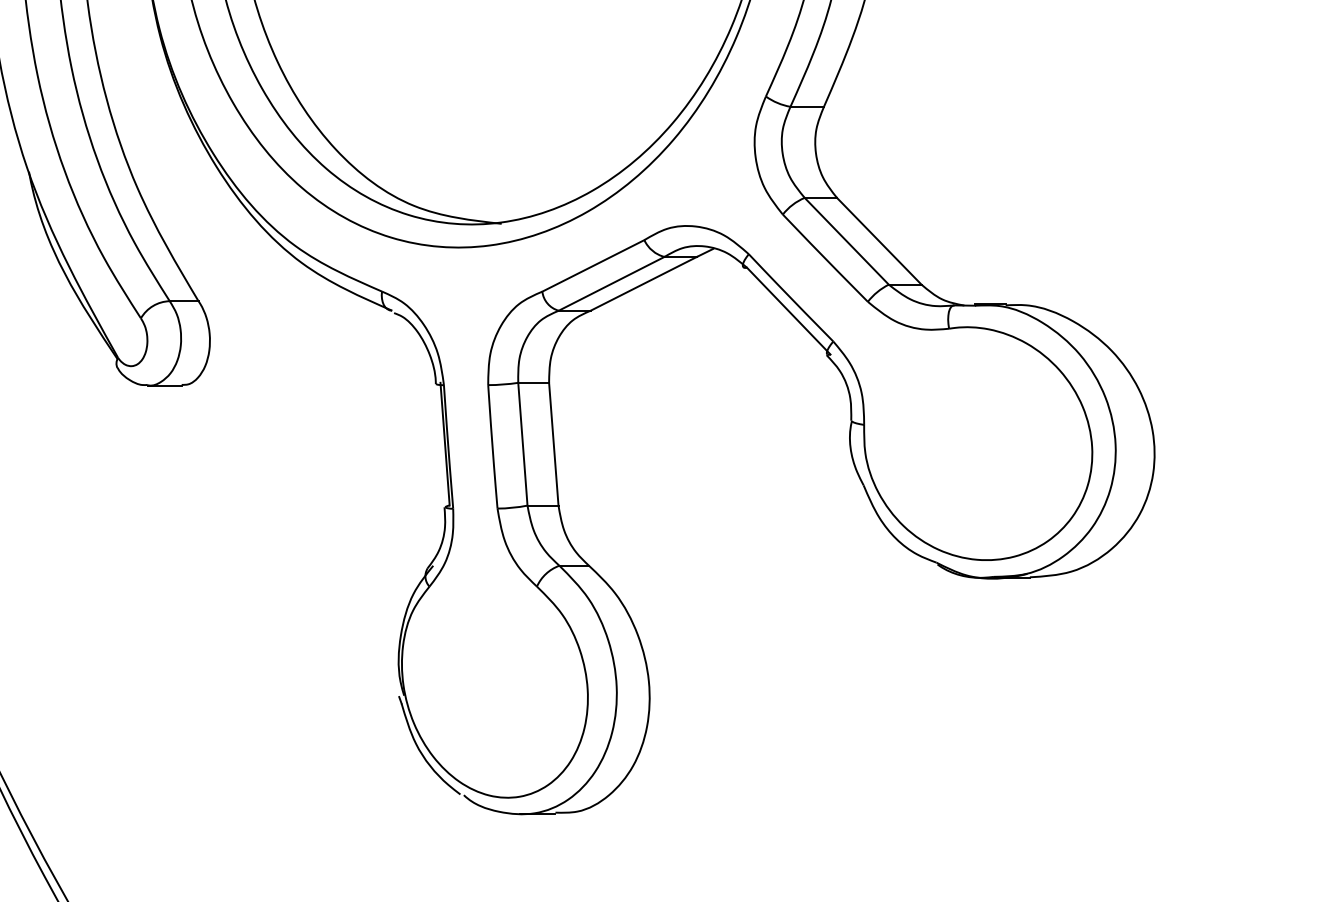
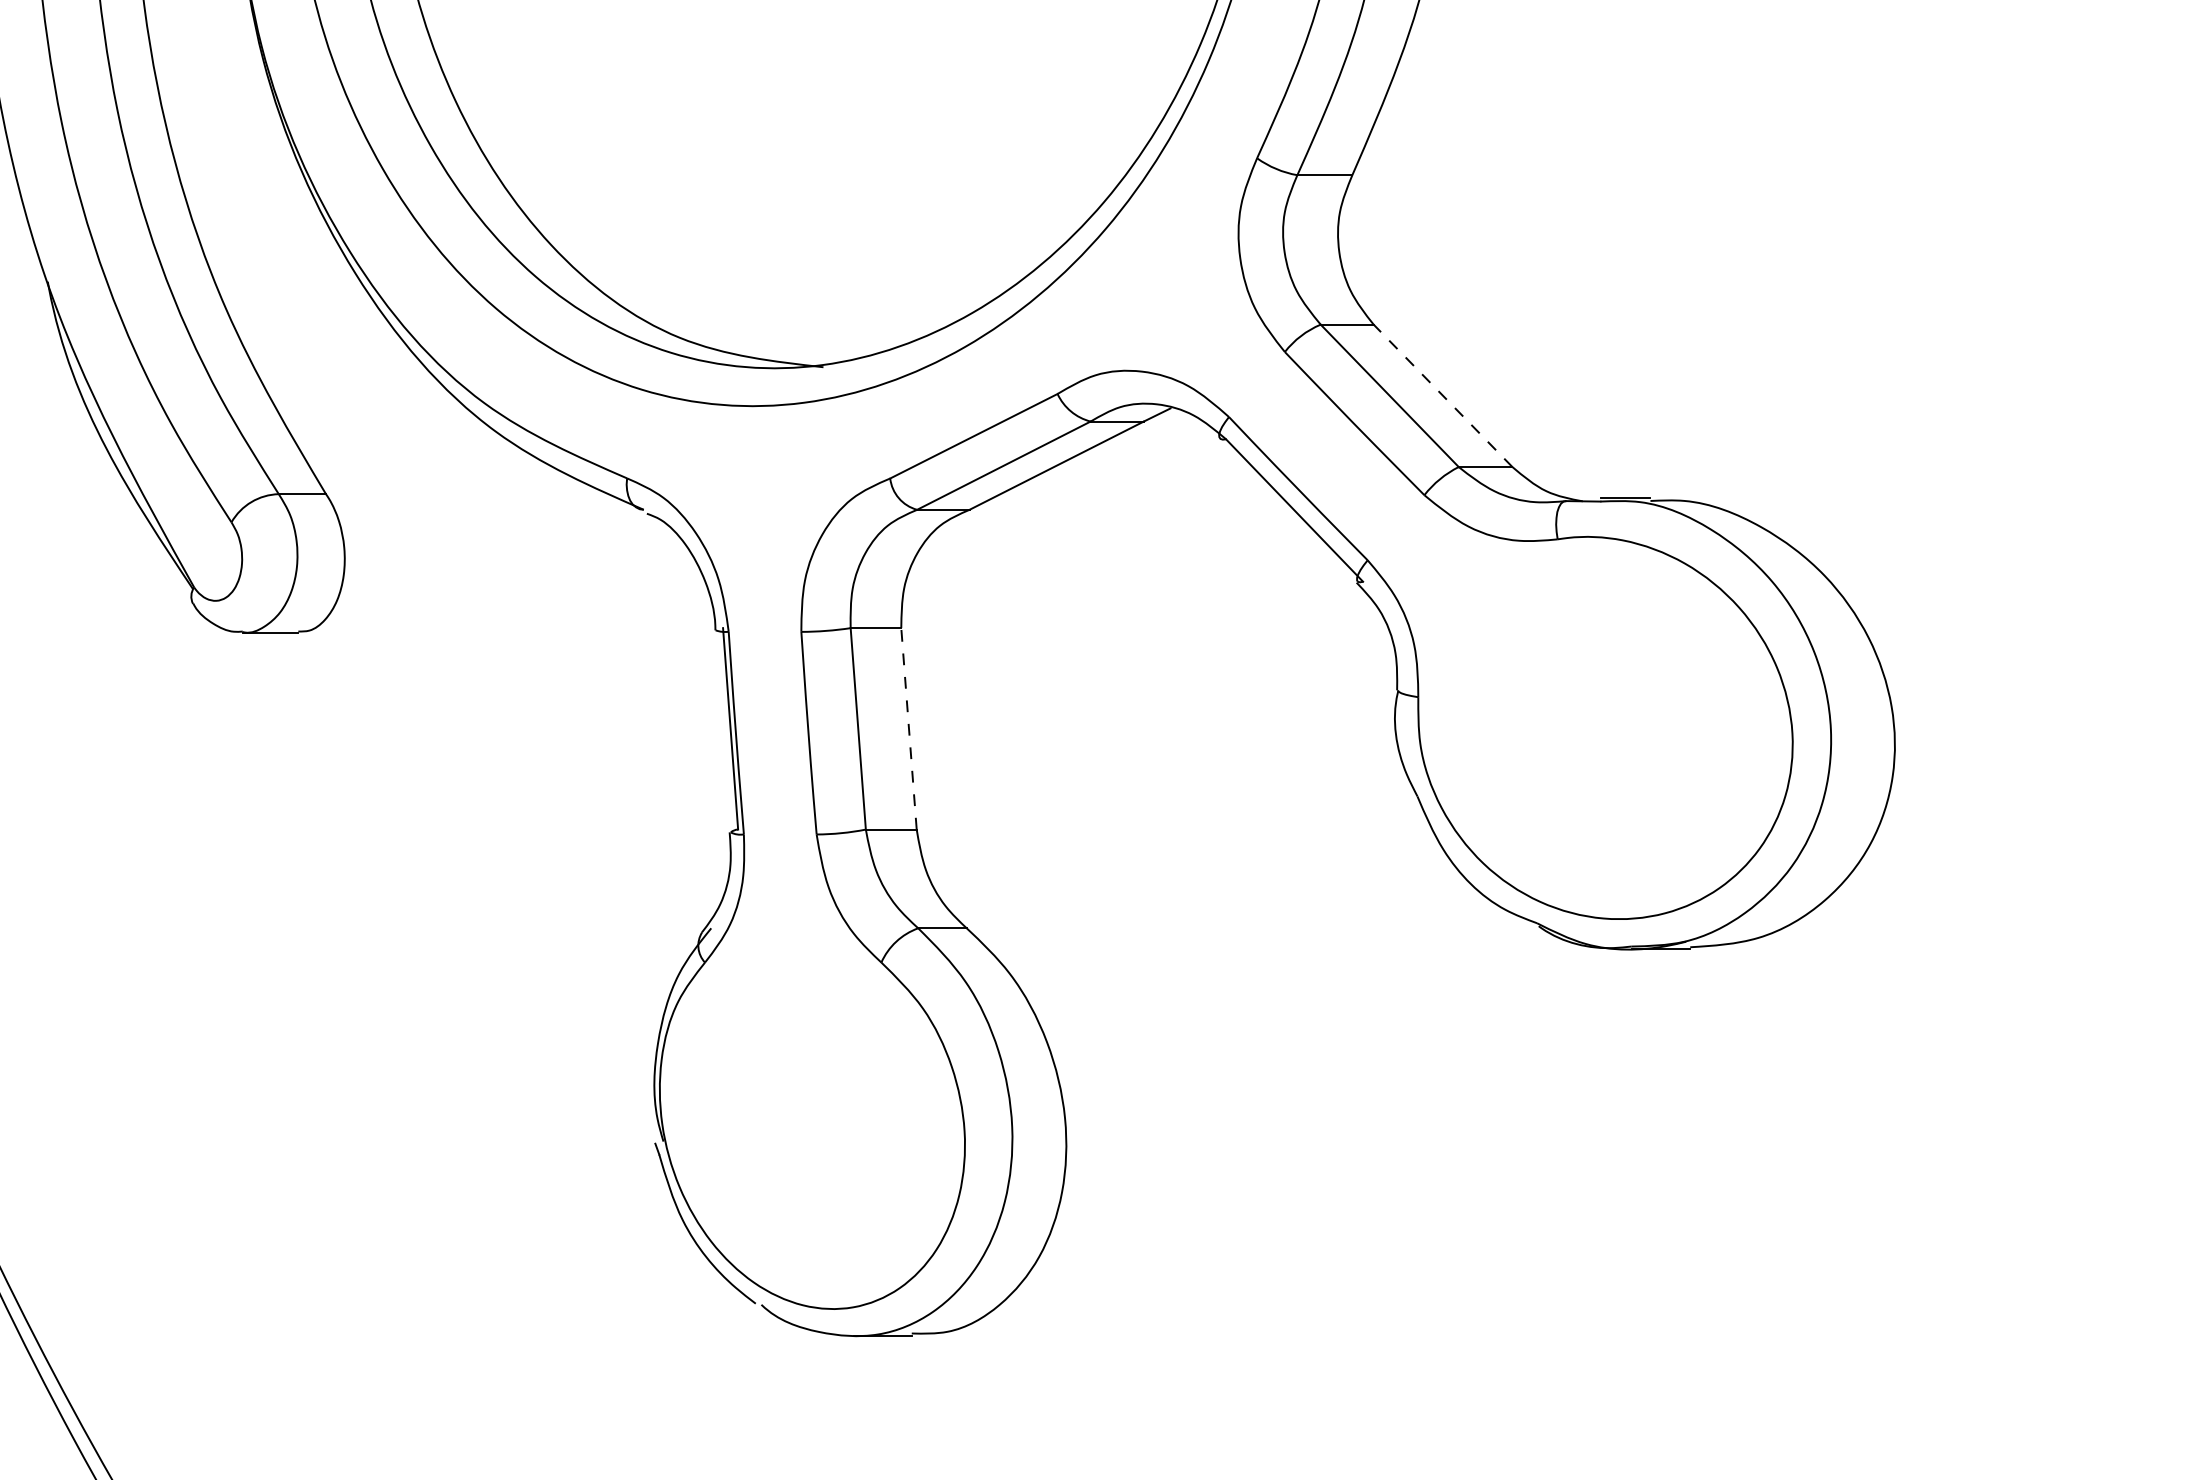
line: (879, 241) -> (1443, 396), solid -> dashed
line: (553, 444) -> (908, 729), solid -> dashed

